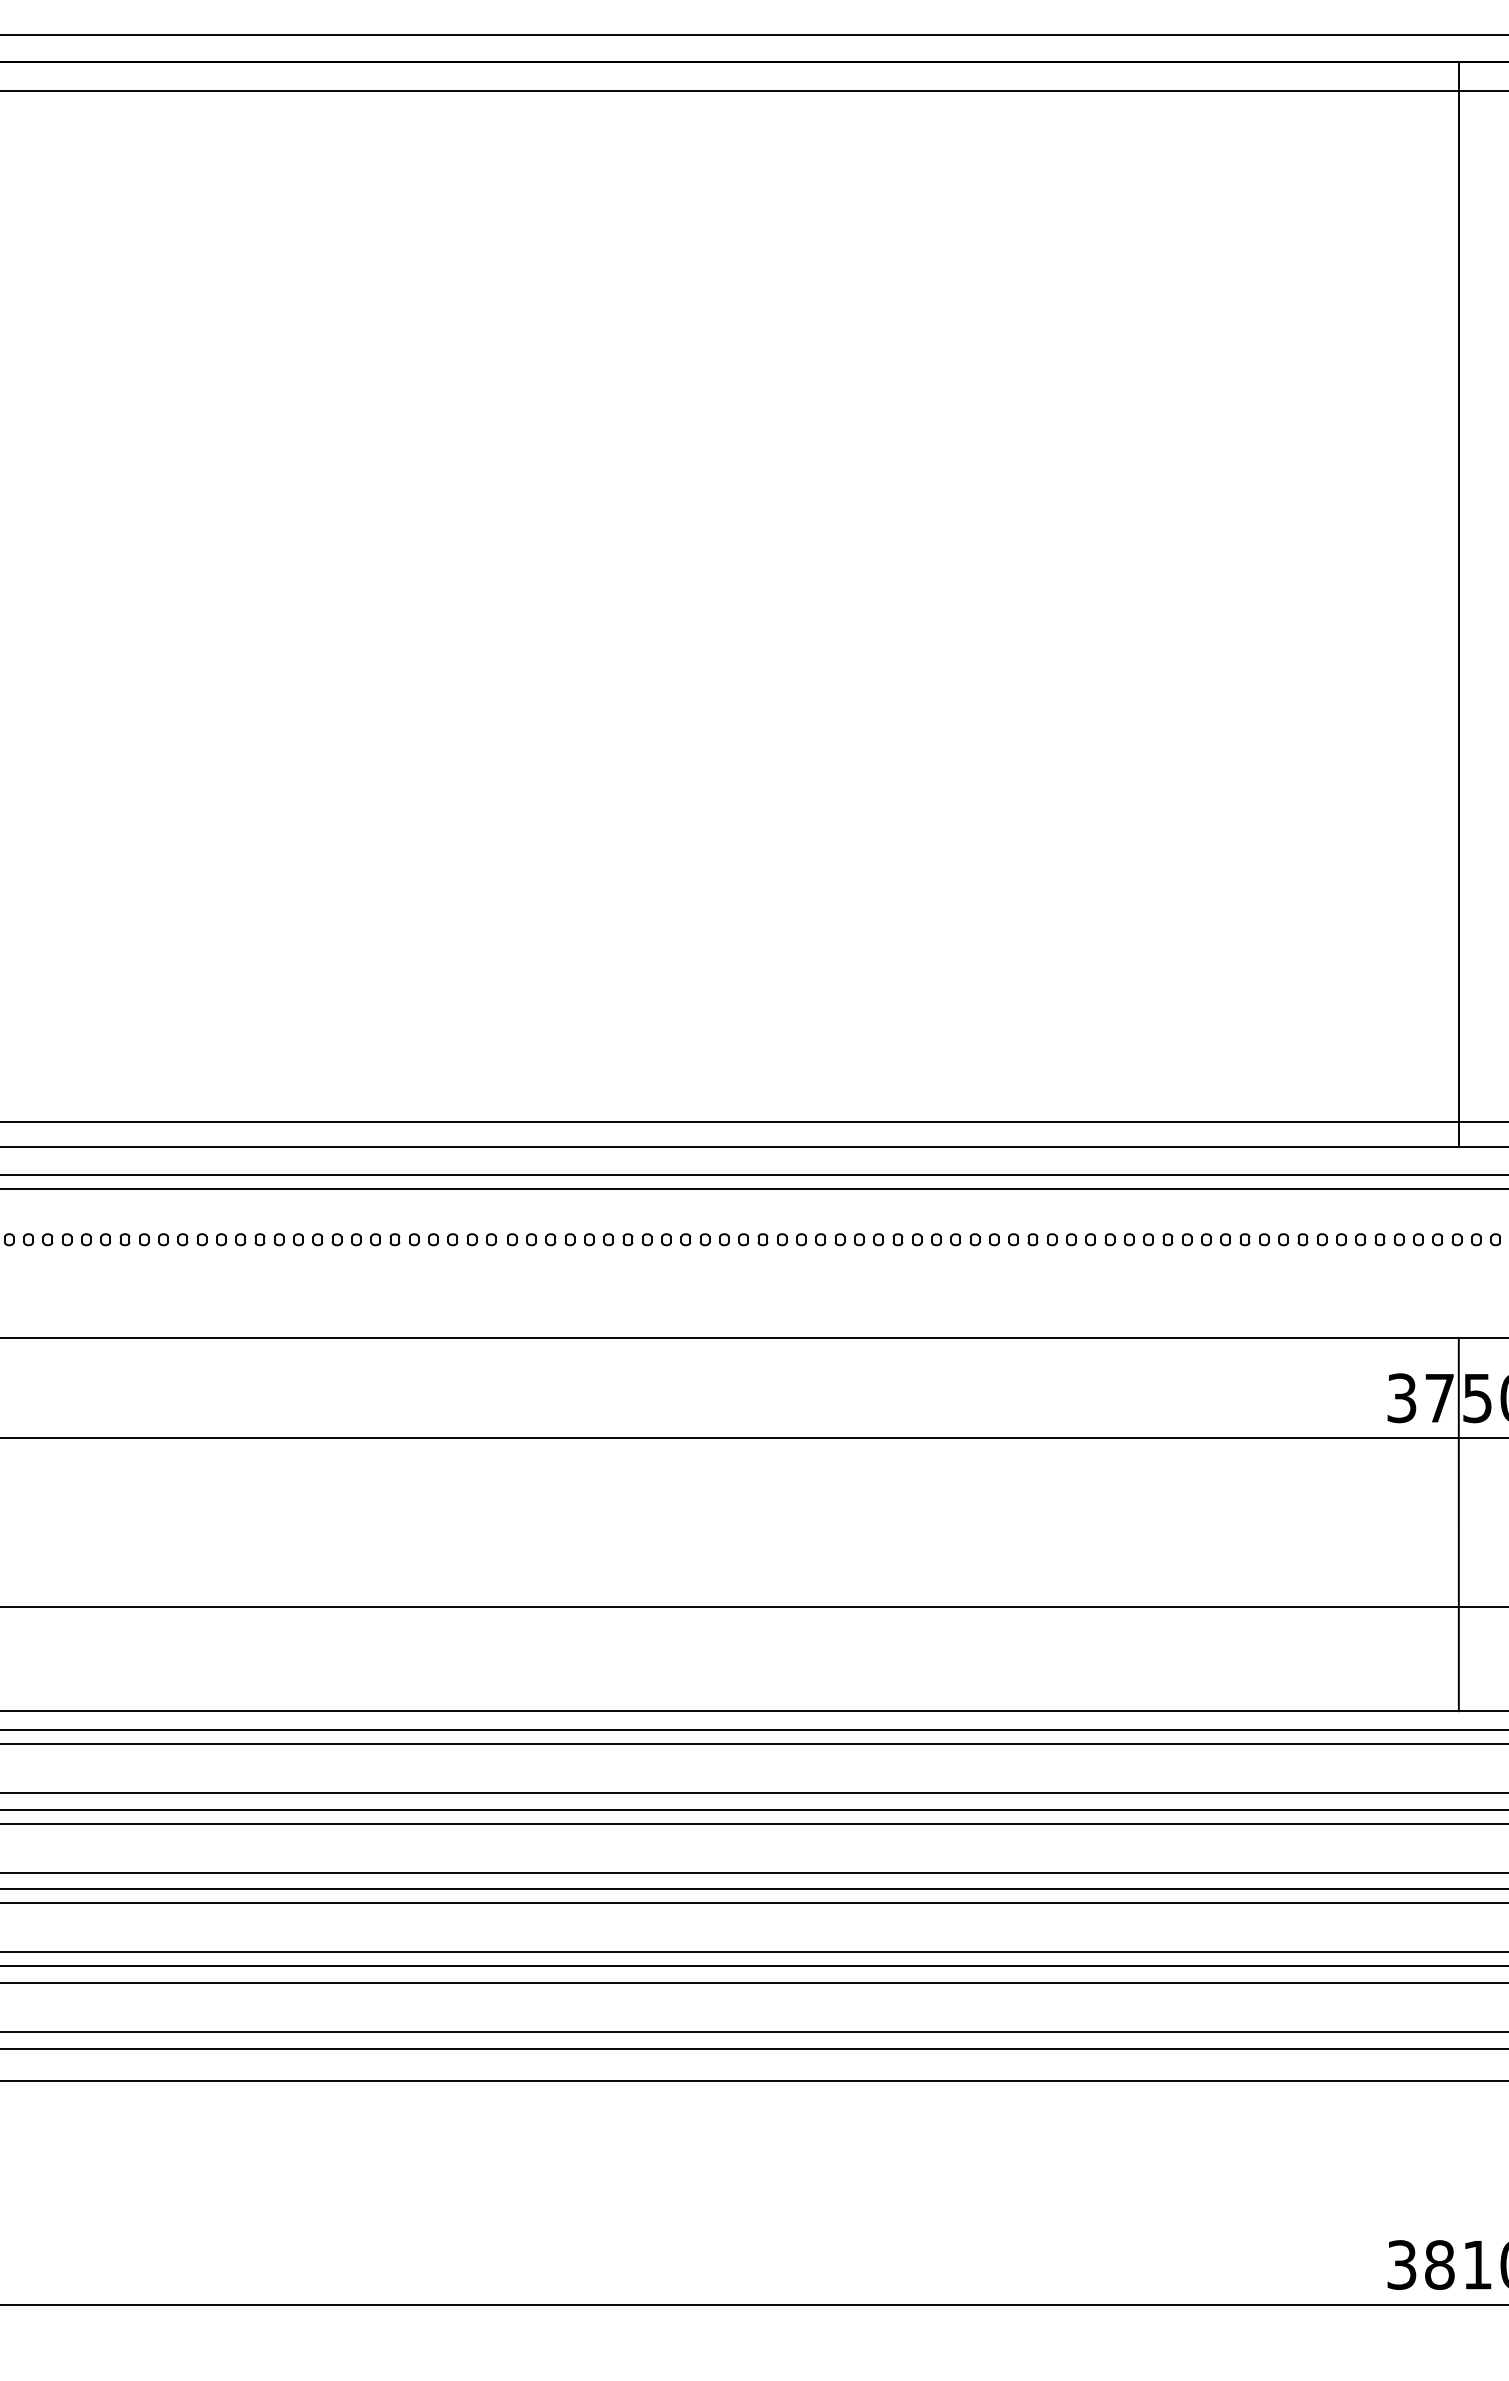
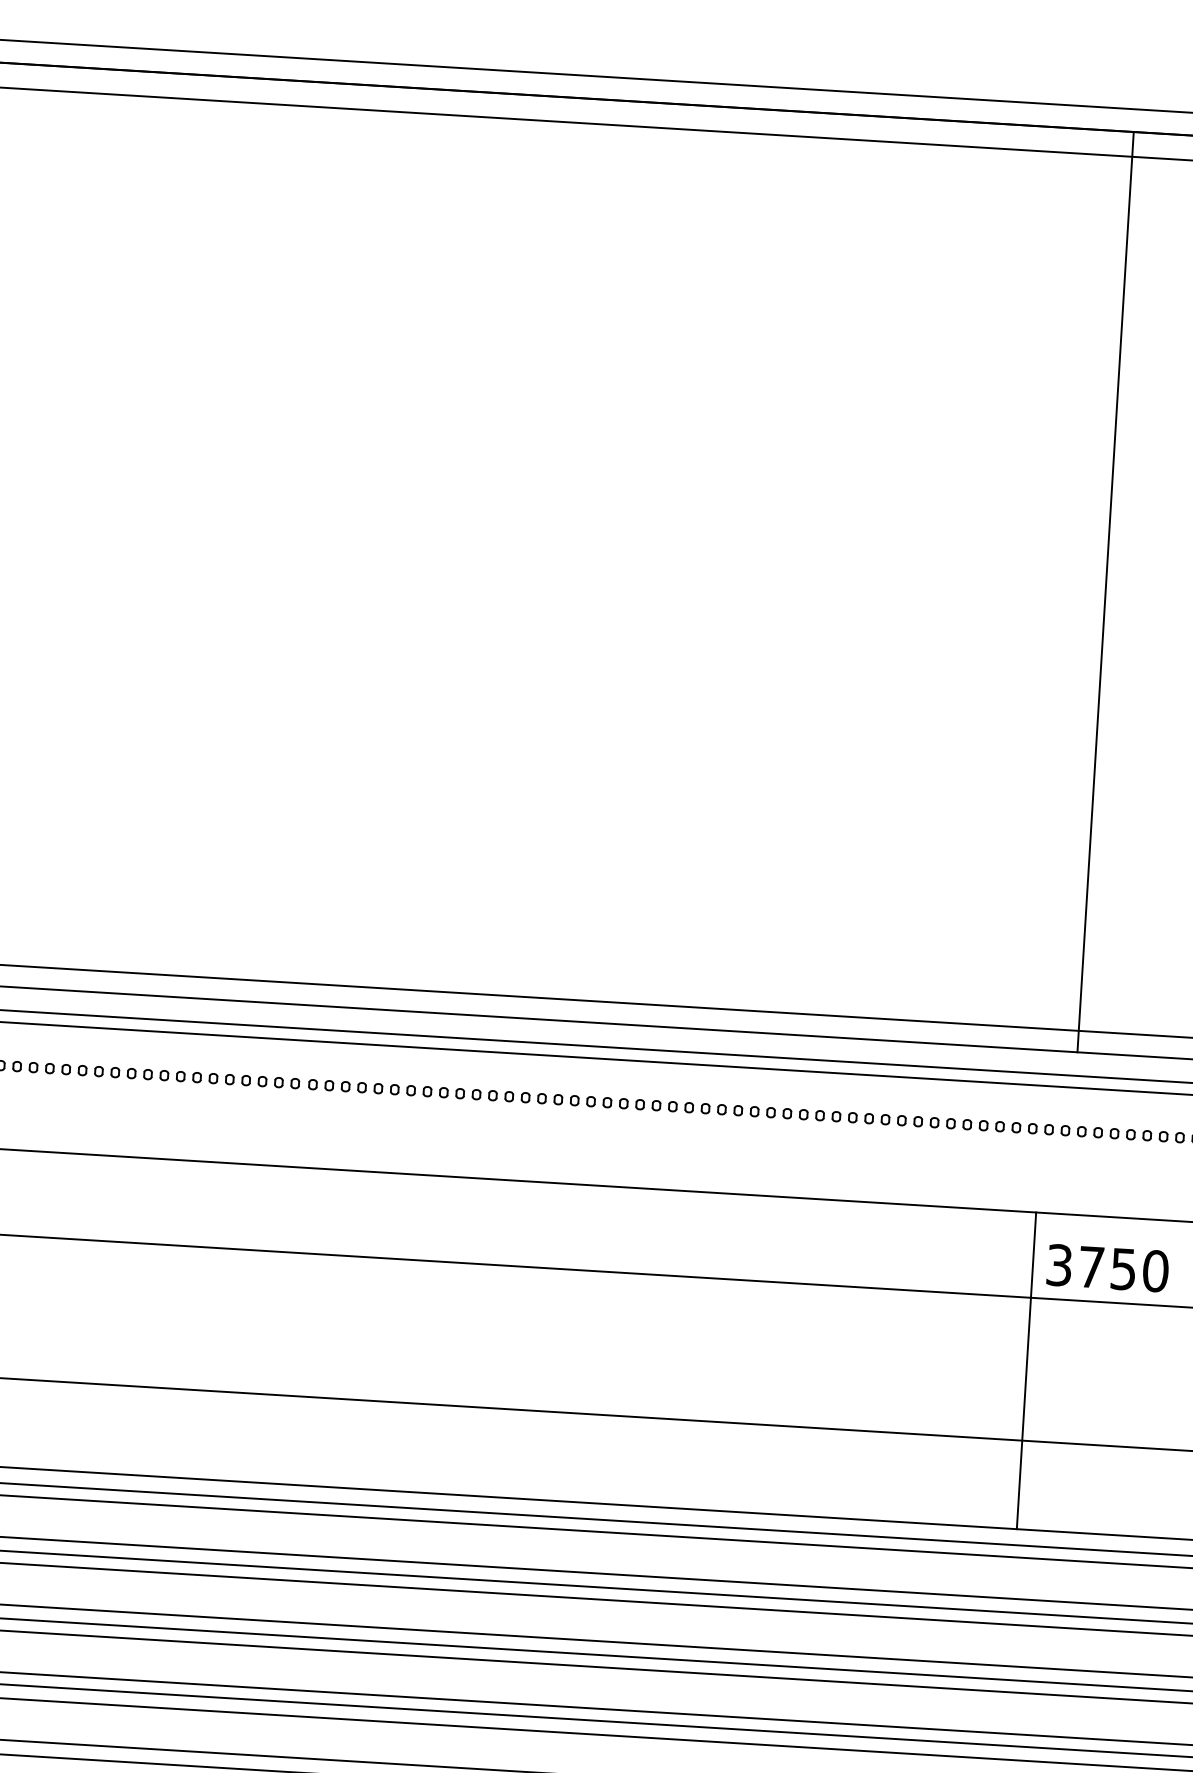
line: (1458, 603) -> (1105, 591), moved
line: (1458, 1524) -> (1026, 1370), moved

